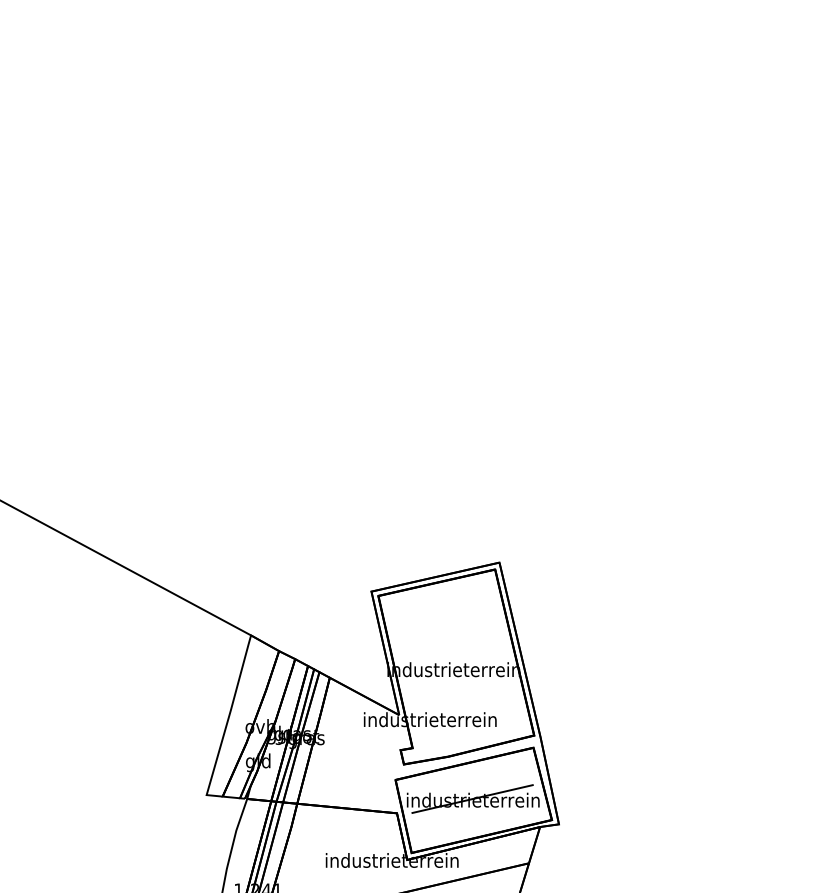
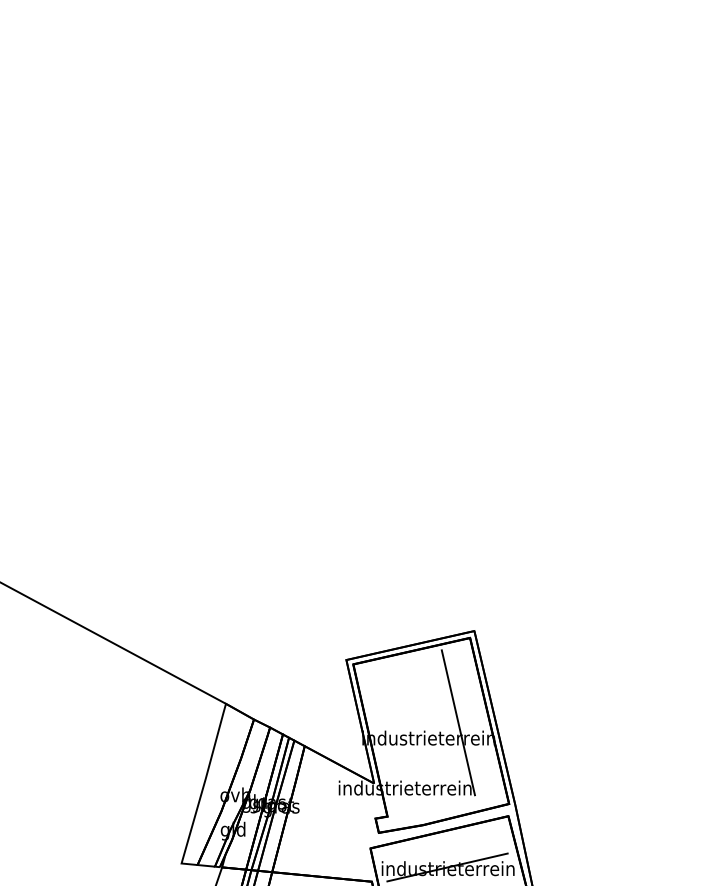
line: (483, 653) -> (458, 721), added

